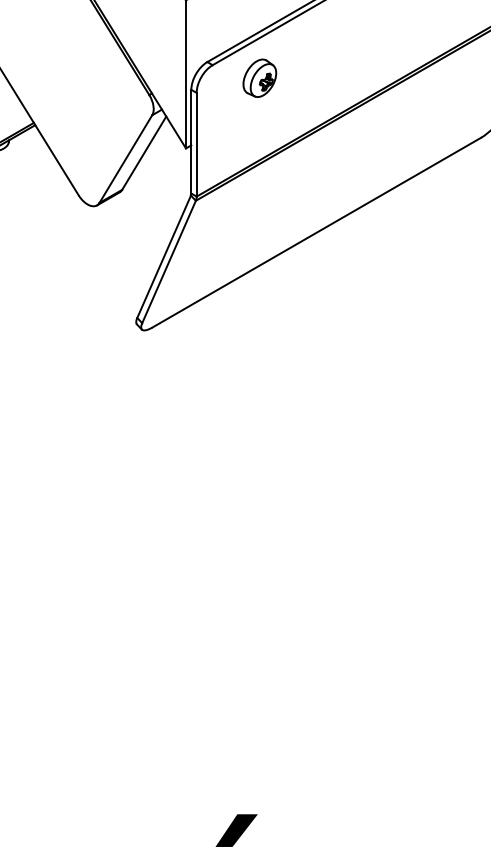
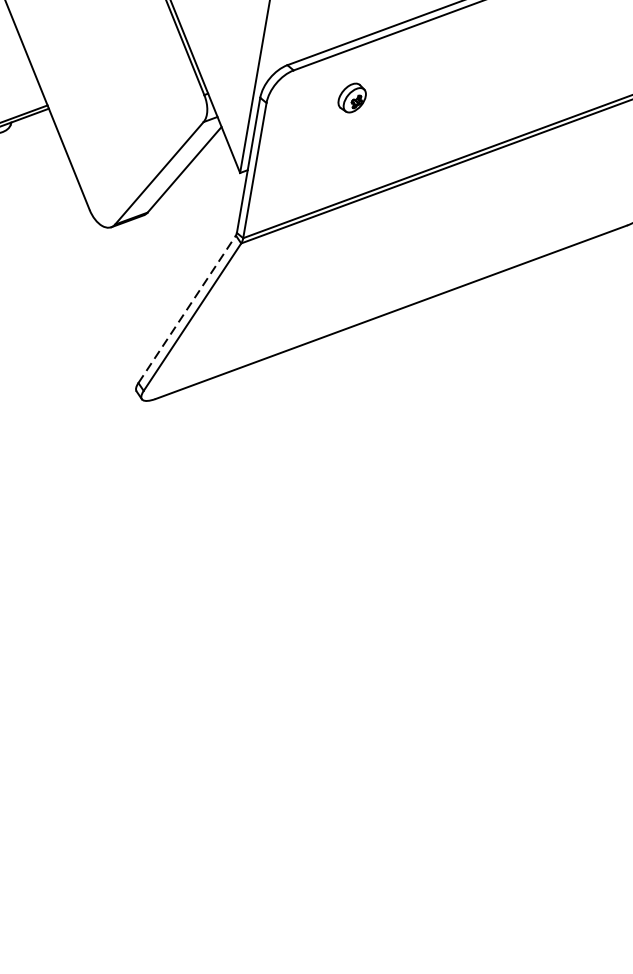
part: (259, 77) -> (351, 97), size x0.6
line: (164, 256) -> (187, 308), solid -> dashed

